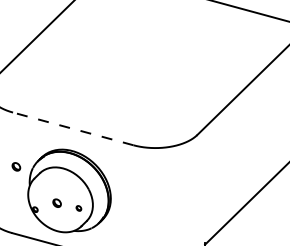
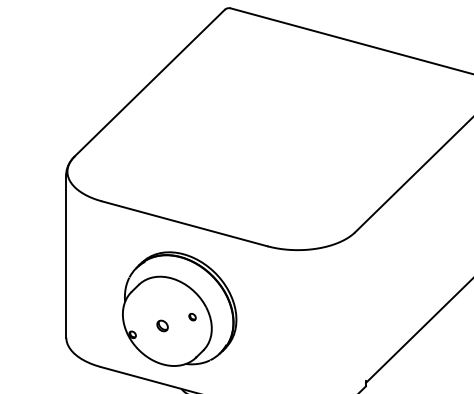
line: (73, 128) -> (184, 223), dashed -> solid
part: (16, 166) -> (106, 275), removed
part: (78, 208) -> (192, 317), moved

